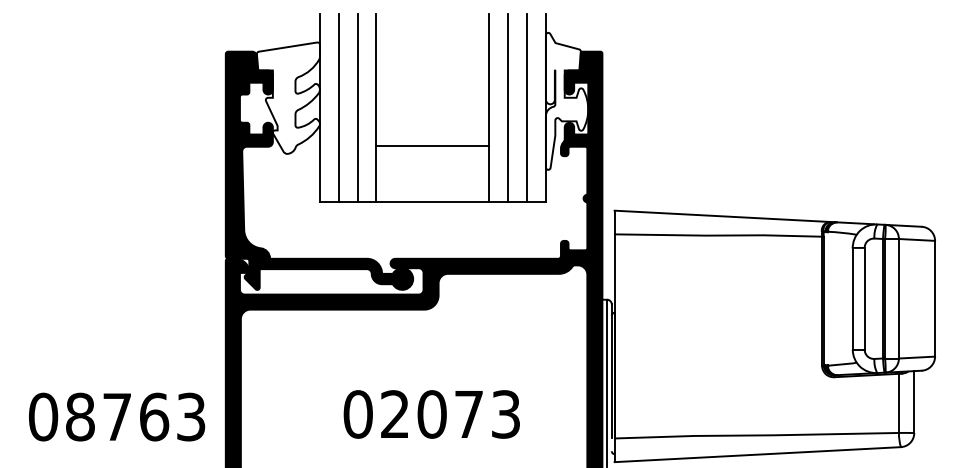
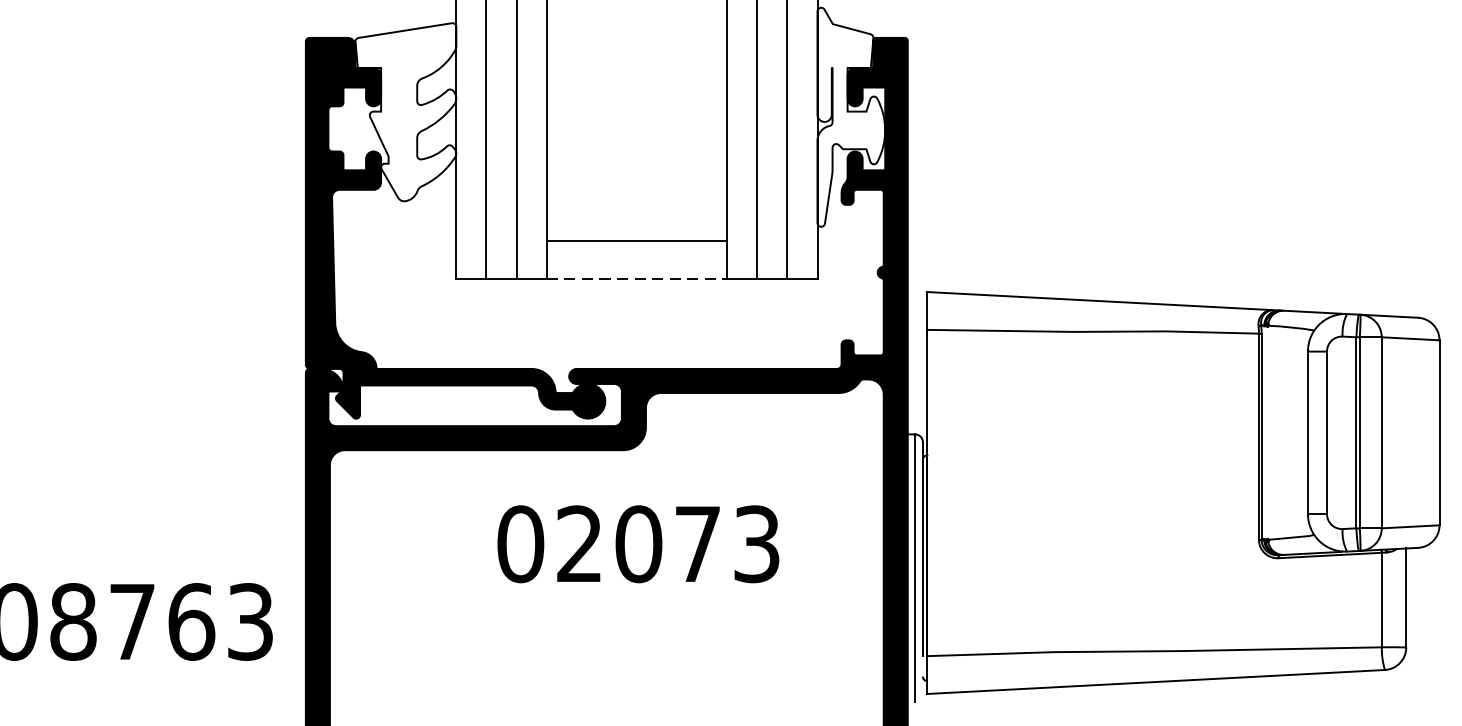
line: (432, 145) -> (636, 240), moved
line: (433, 202) -> (637, 278), solid -> dashed
text: (431, 414) -> (637, 544), moved

